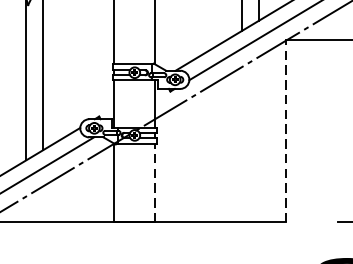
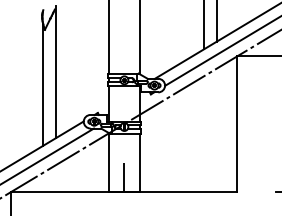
line: (286, 132) -> (237, 124), dashed -> solid
line: (155, 182) -> (139, 162), dashed -> solid
line: (134, 203) -> (124, 177), added

